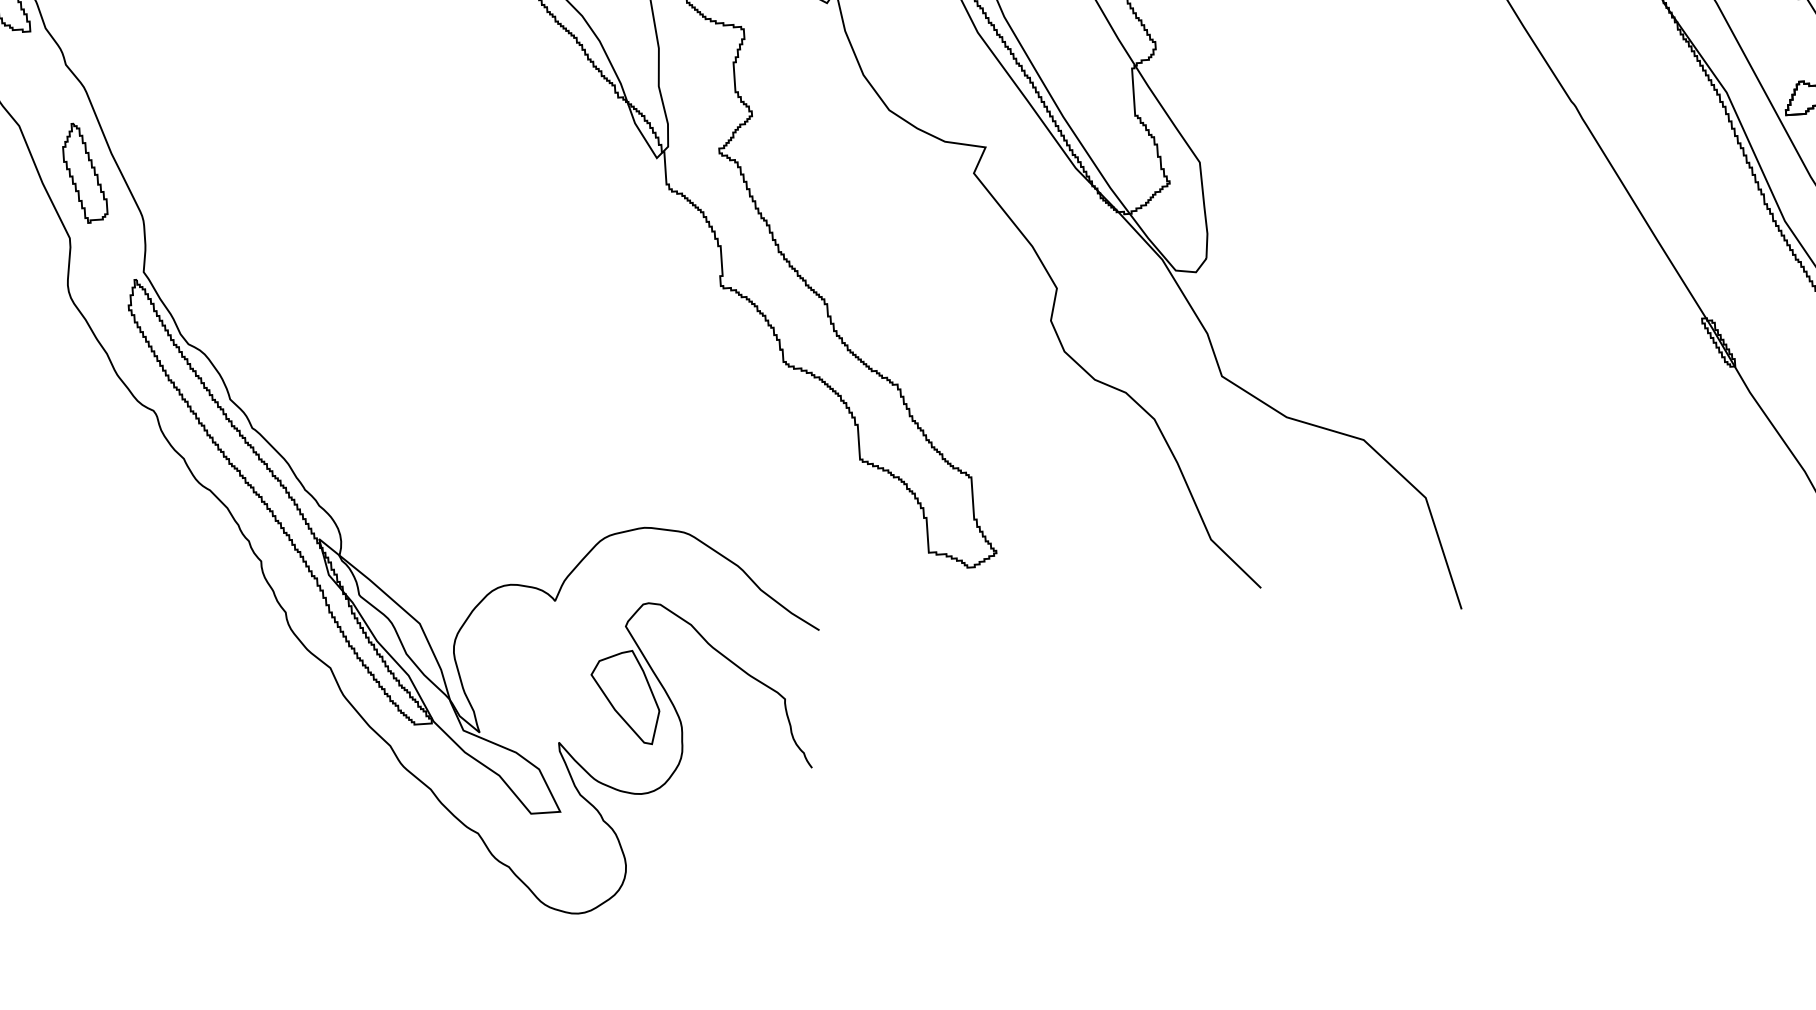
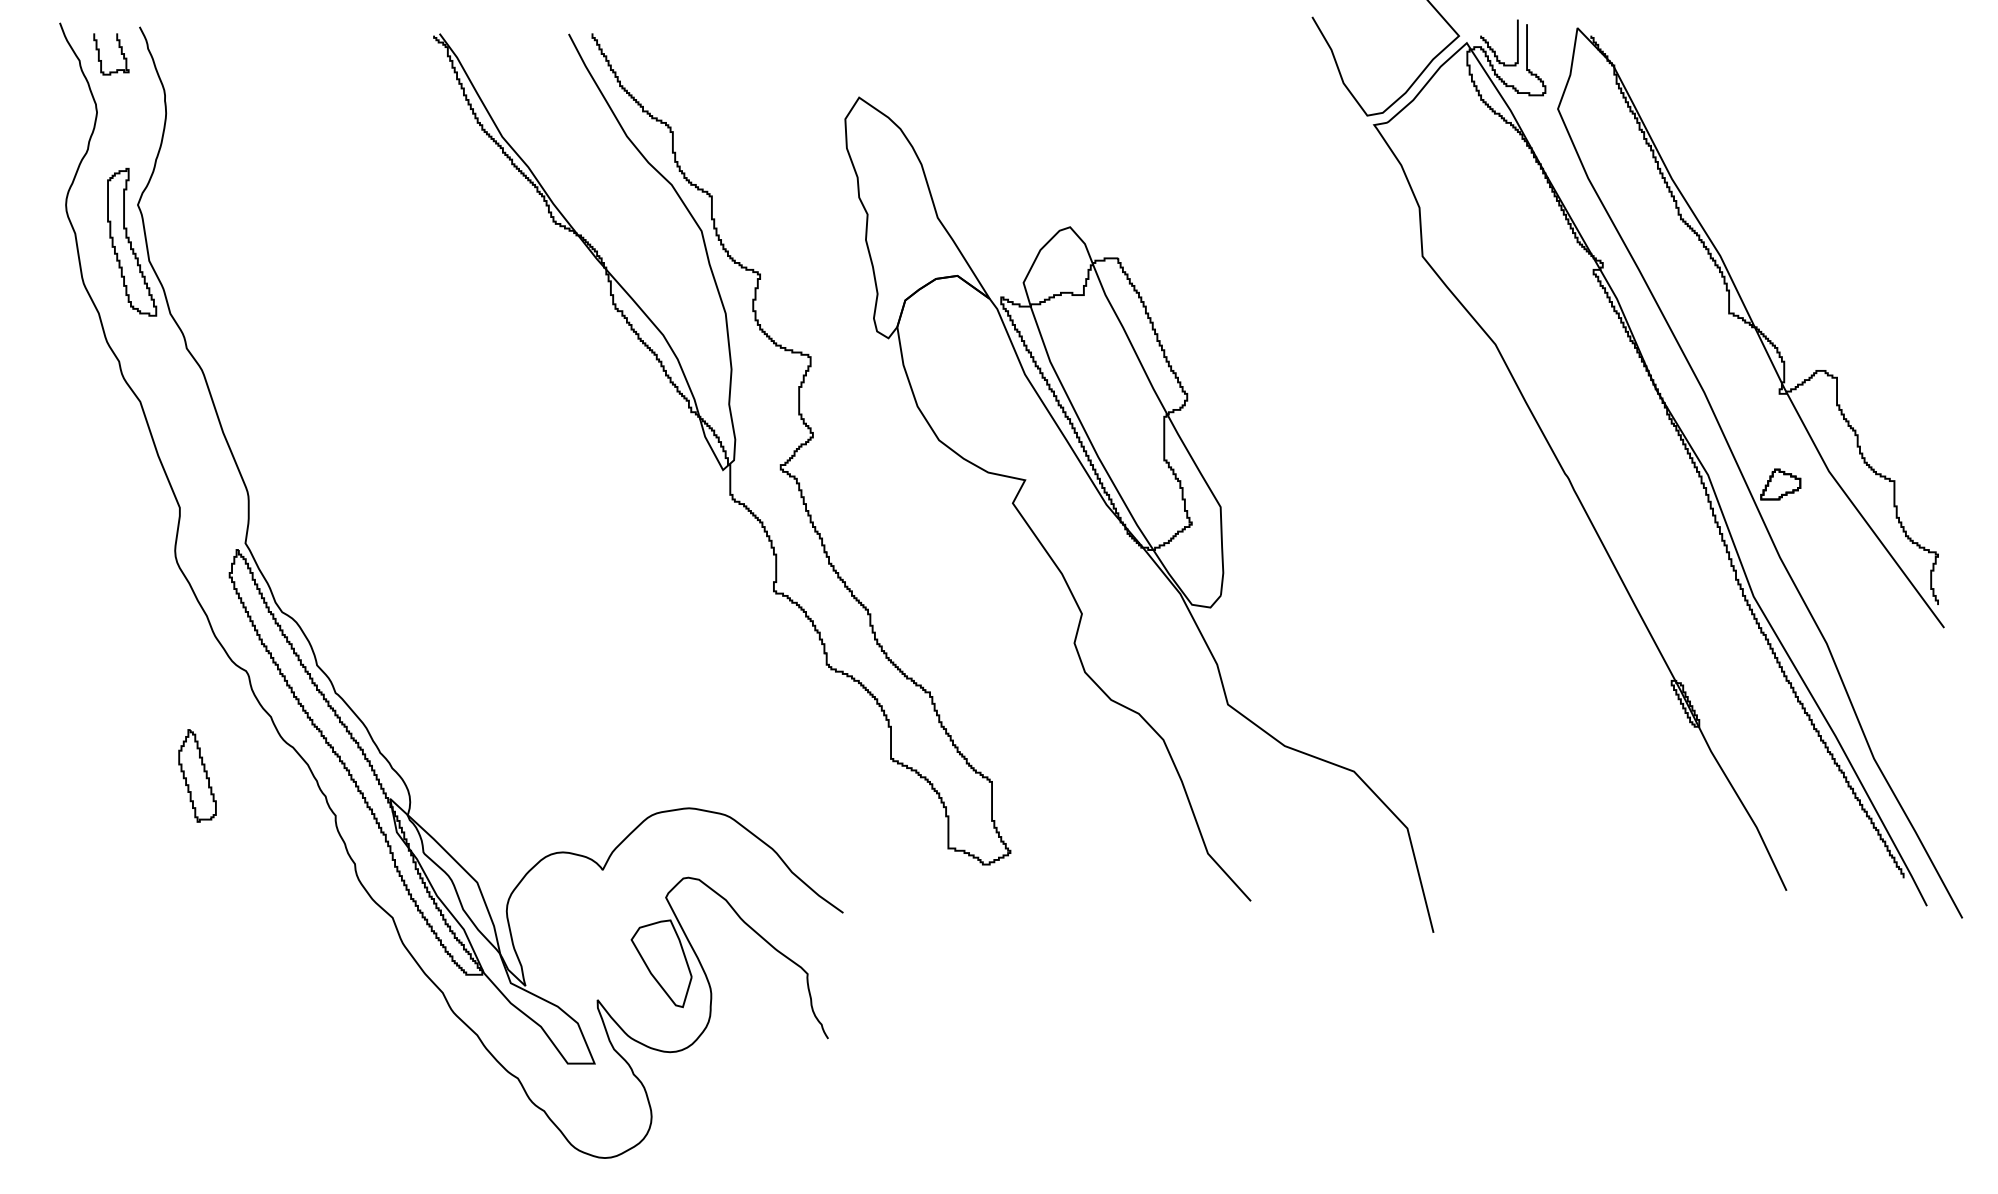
part: (84, 172) -> (197, 775), moved

